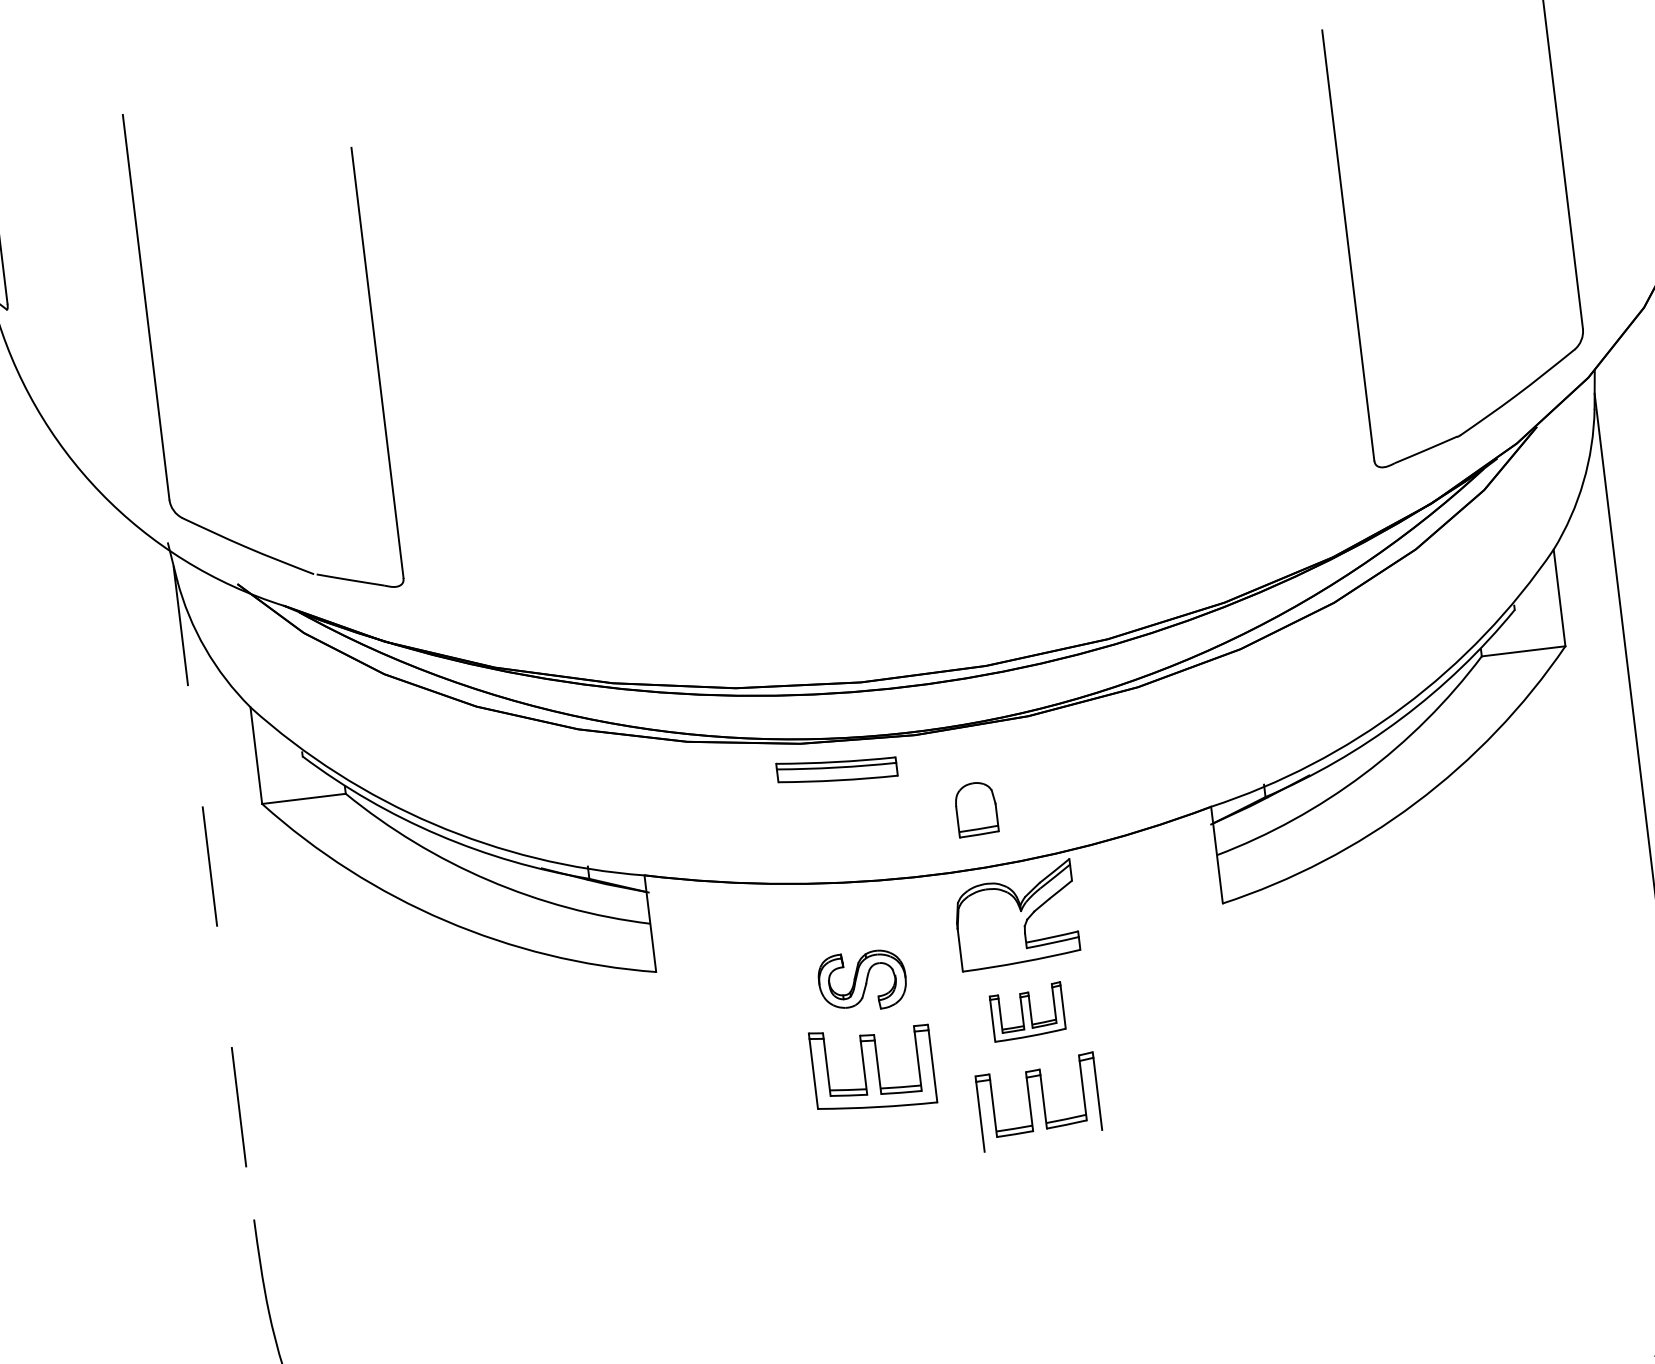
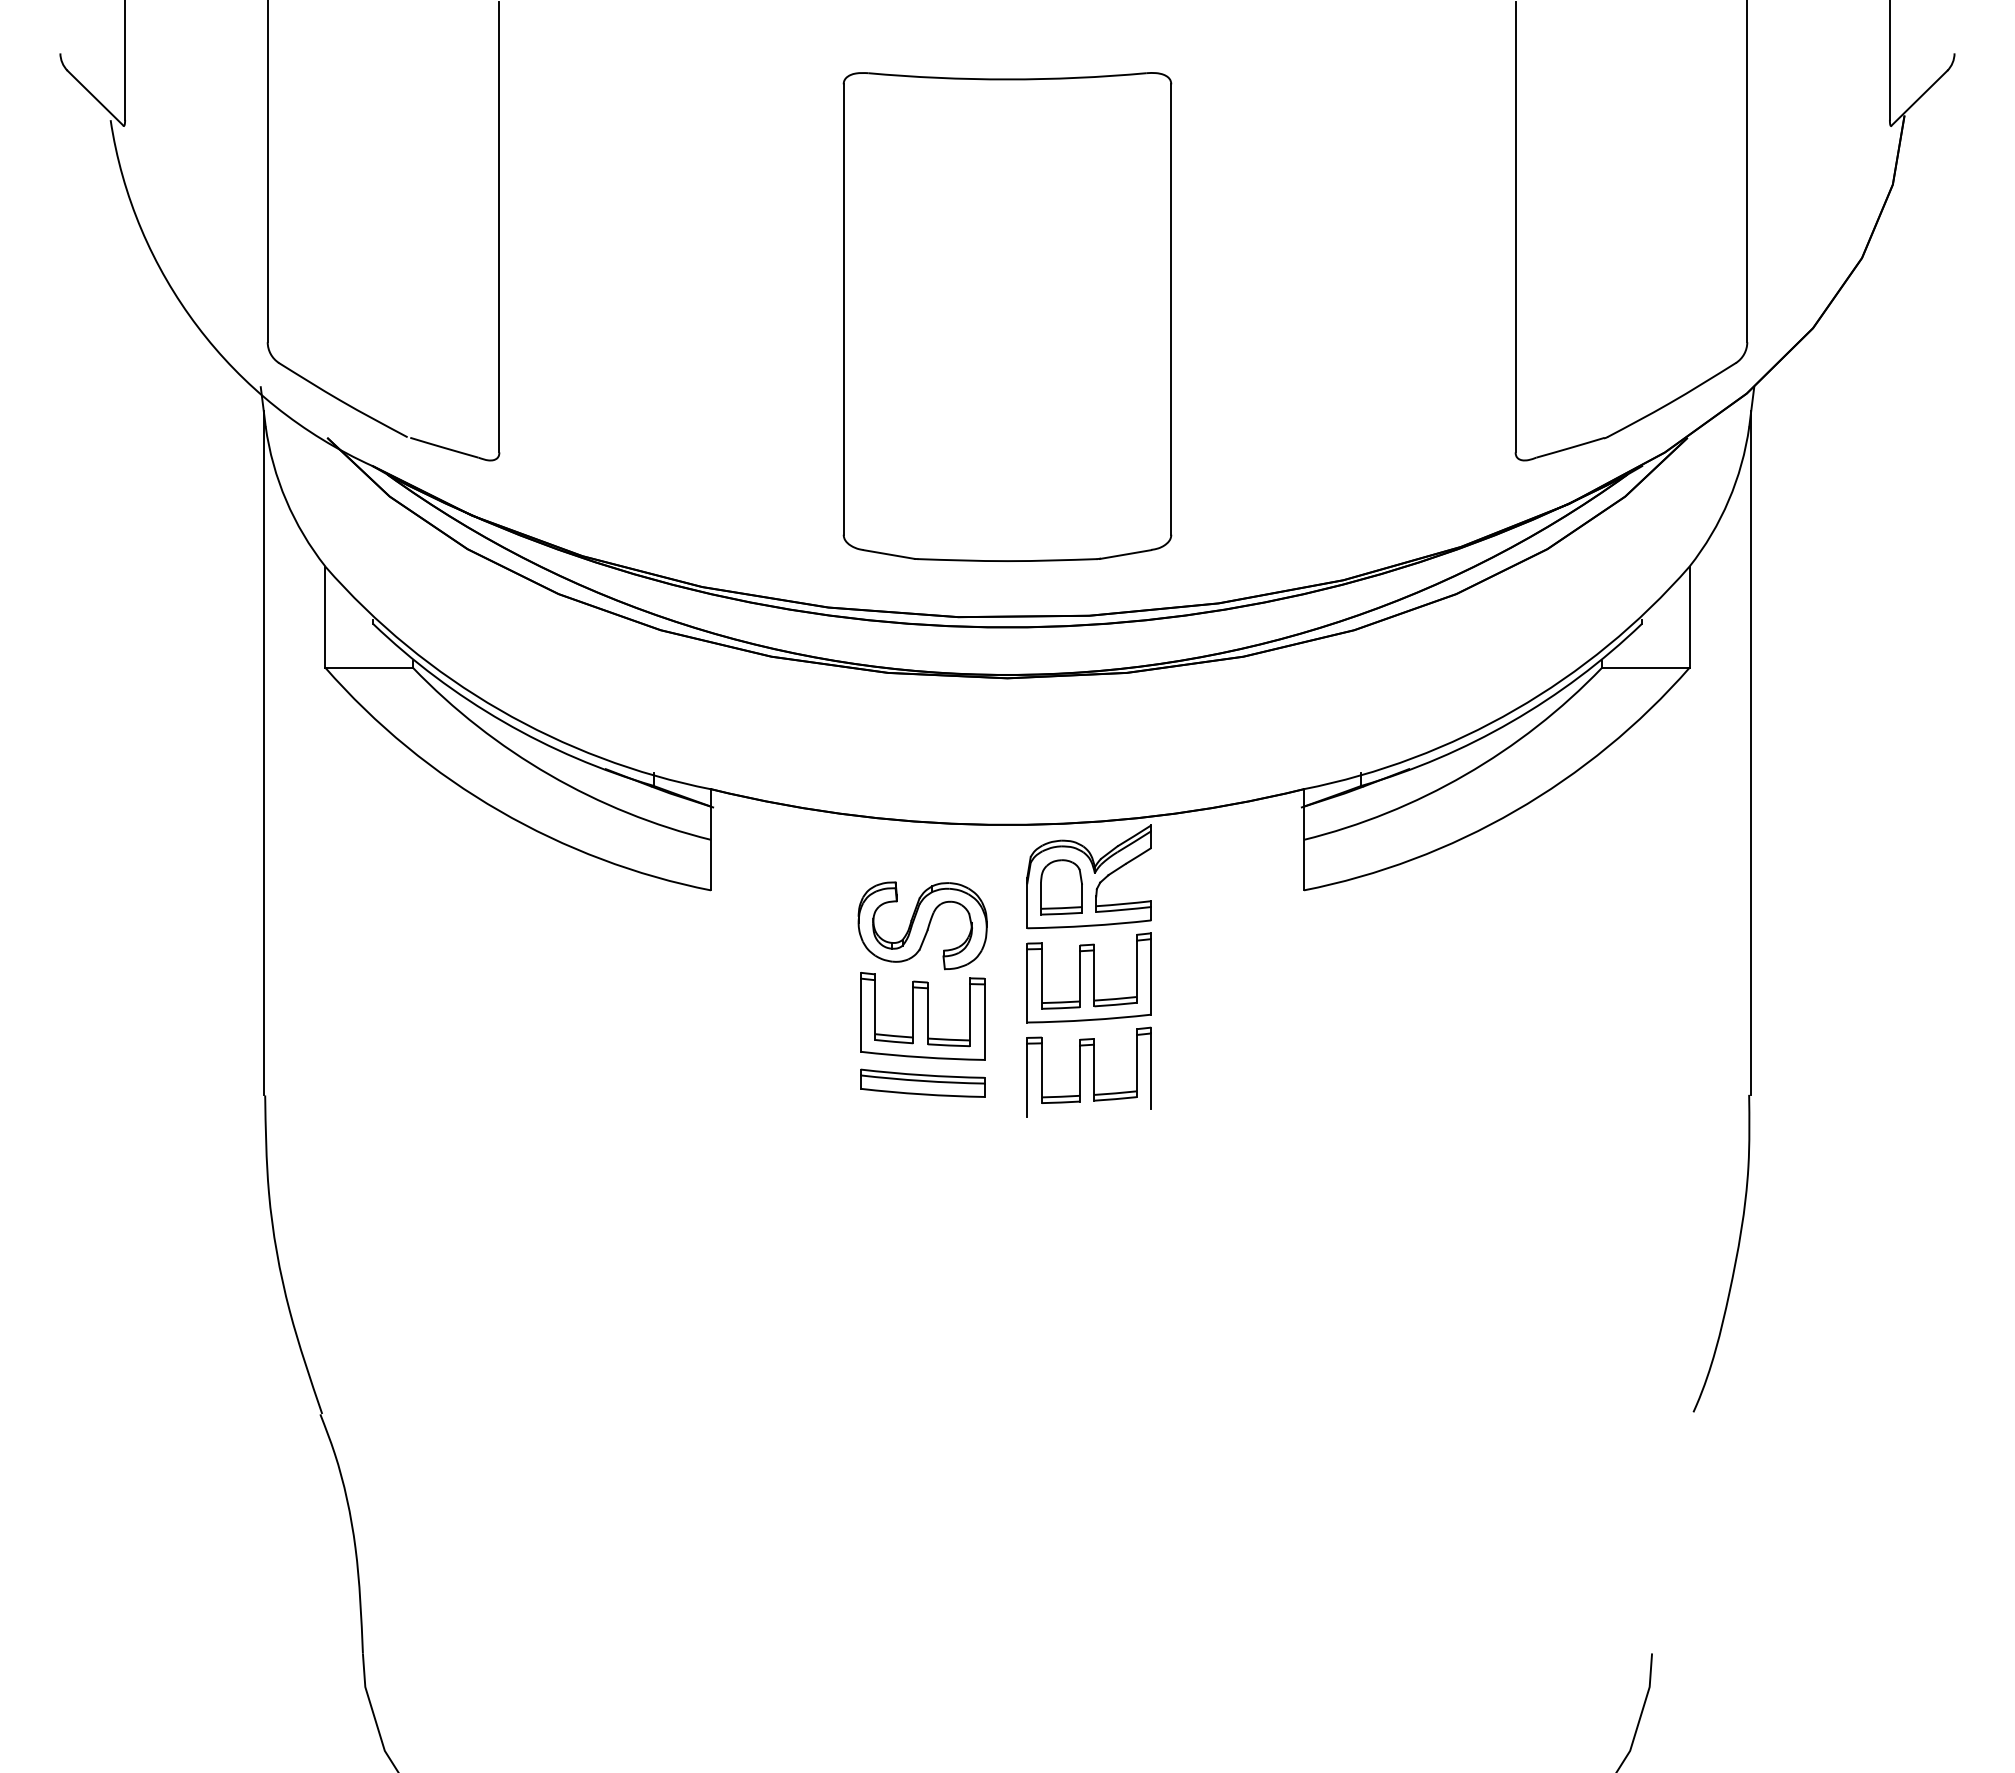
part: (873, 389) -> (1007, 316), added
part: (836, 769) -> (922, 1082), moved
part: (976, 809) -> (1061, 887), moved
line: (212, 893) -> (263, 753), dashed -> solid
part: (862, 981) -> (922, 925), size x1.43
part: (1026, 1011) -> (1088, 977), size x1.67

